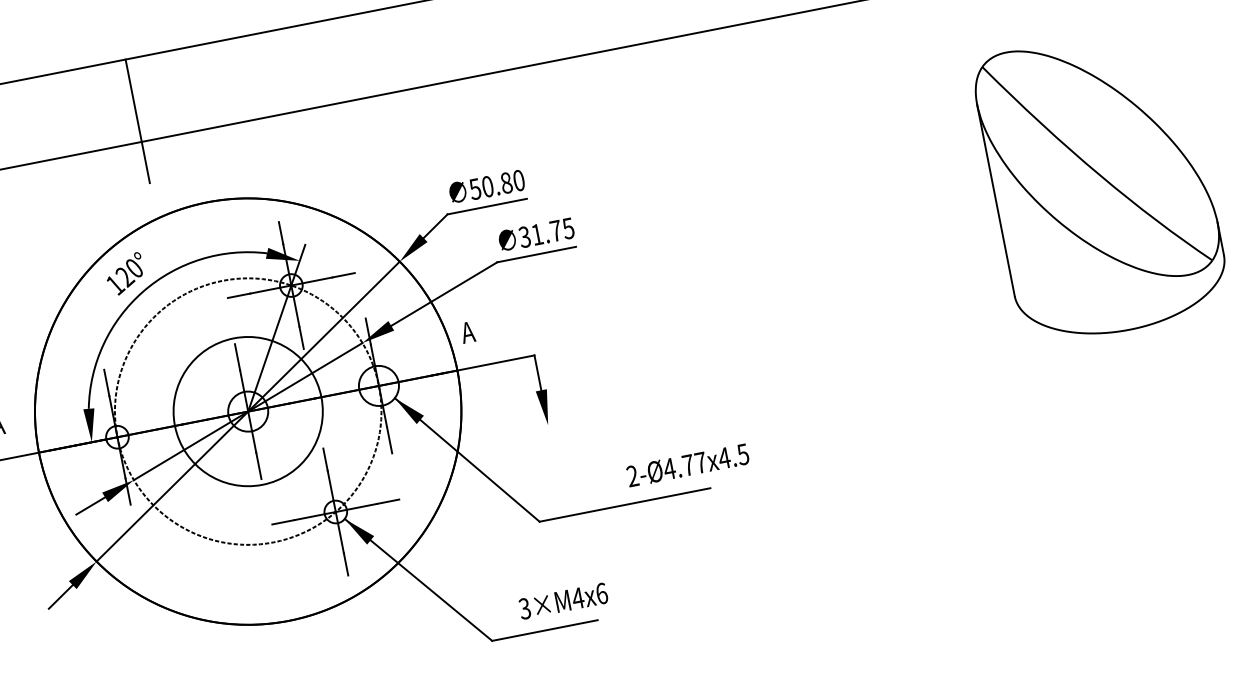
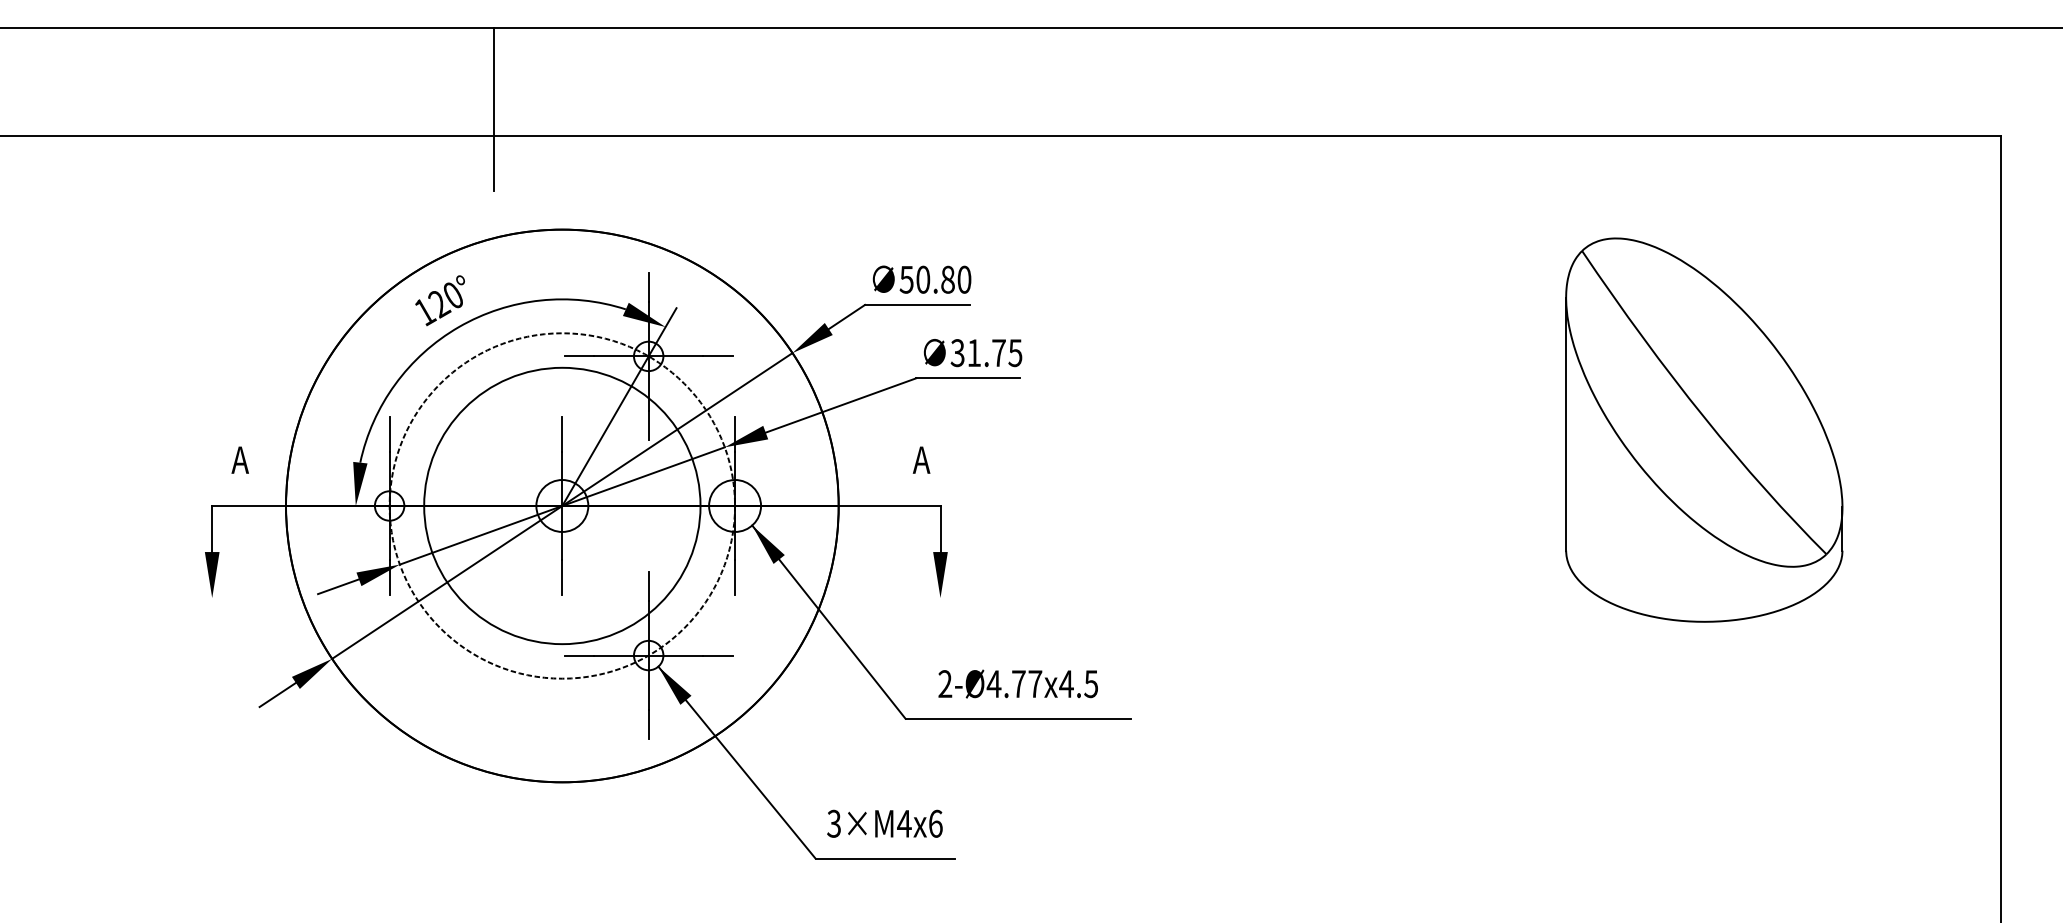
text: (467, 331) -> (921, 459), moved
circle: (248, 411) -> (562, 505), size x1.43
text: (687, 465) -> (1017, 683), moved
text: (563, 601) -> (884, 823), moved

